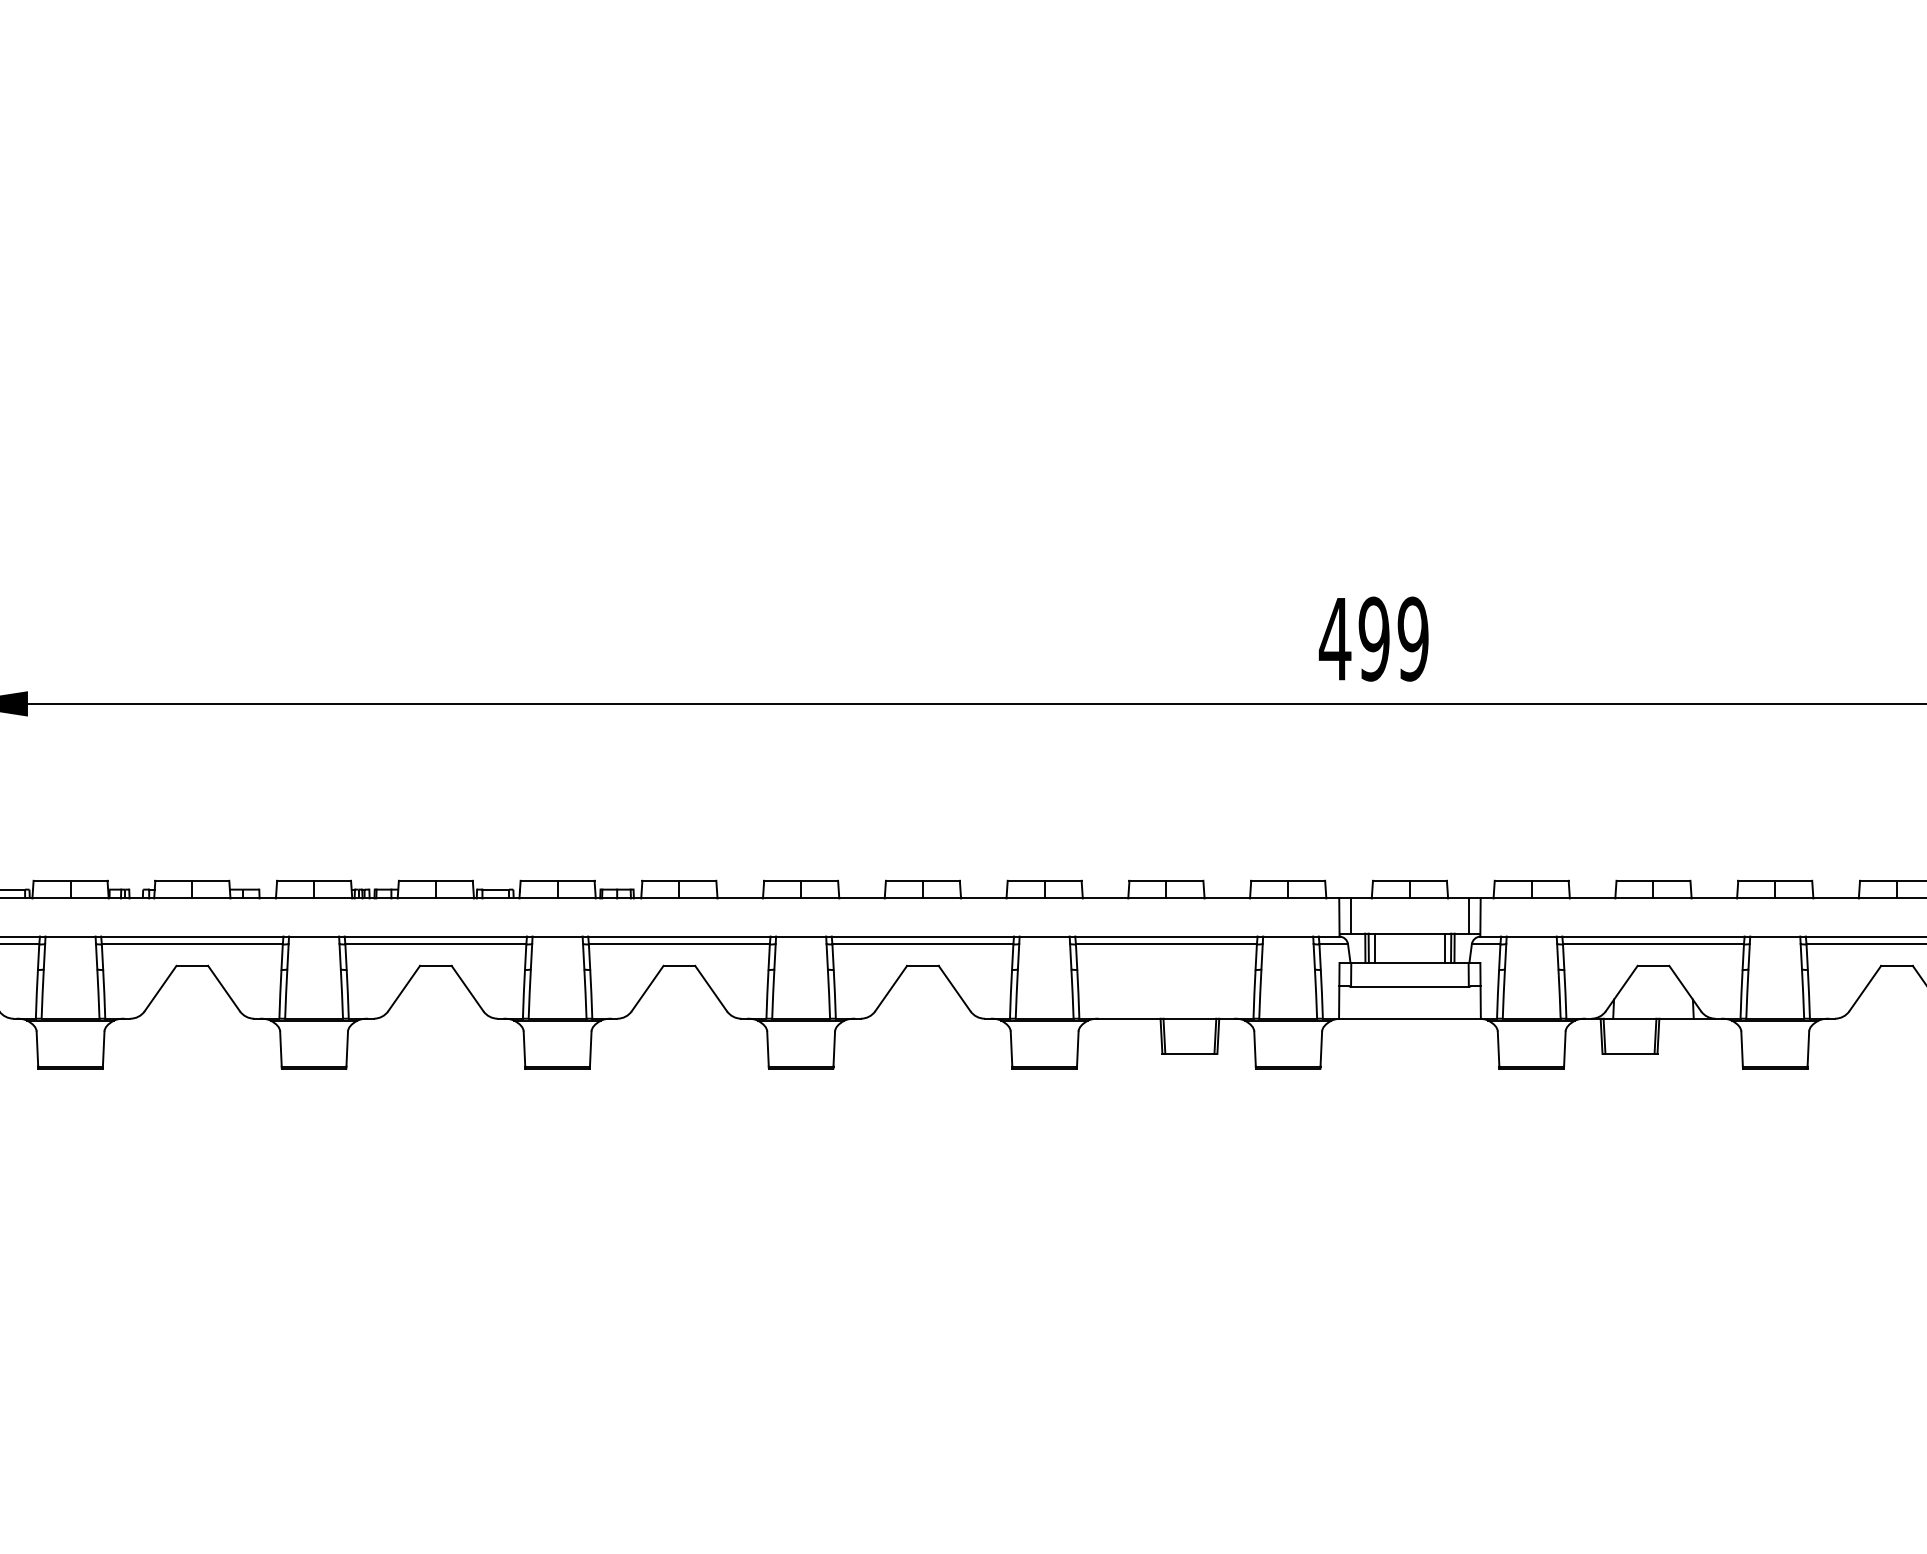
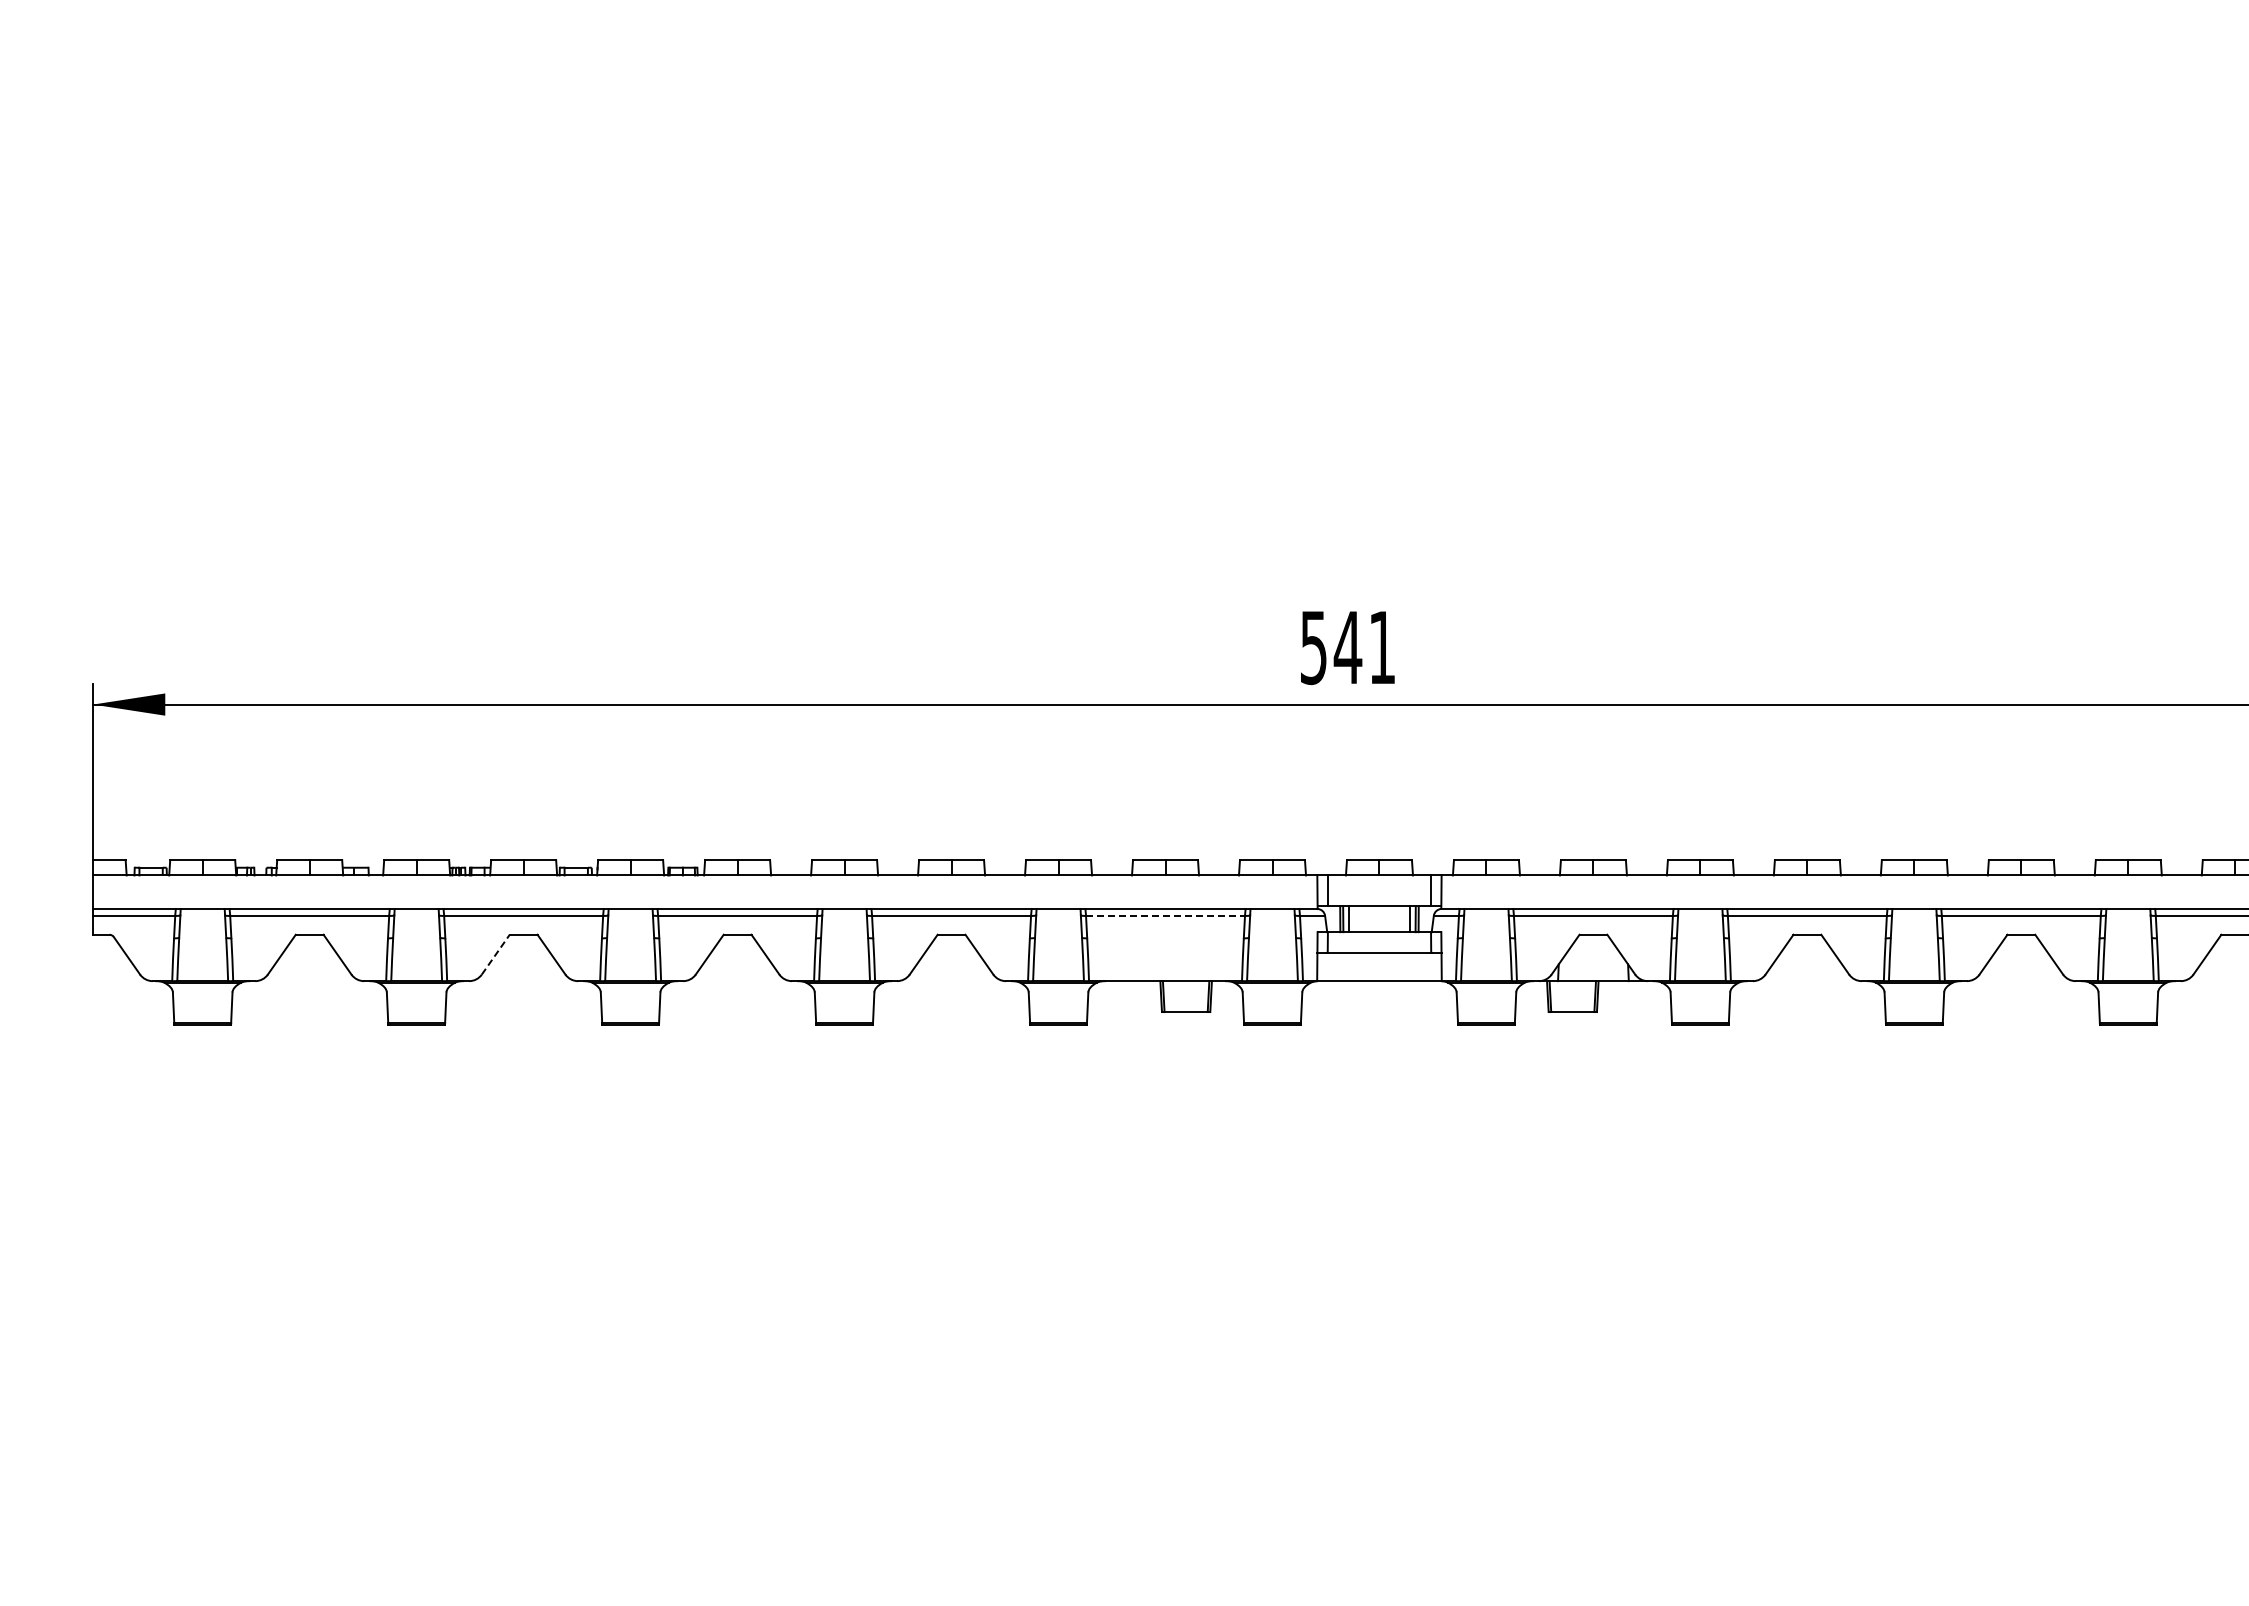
text: (1373, 638) -> (1347, 647), 499 -> 541
line: (1167, 943) -> (1166, 915), solid -> dashed
line: (404, 988) -> (496, 954), solid -> dashed

